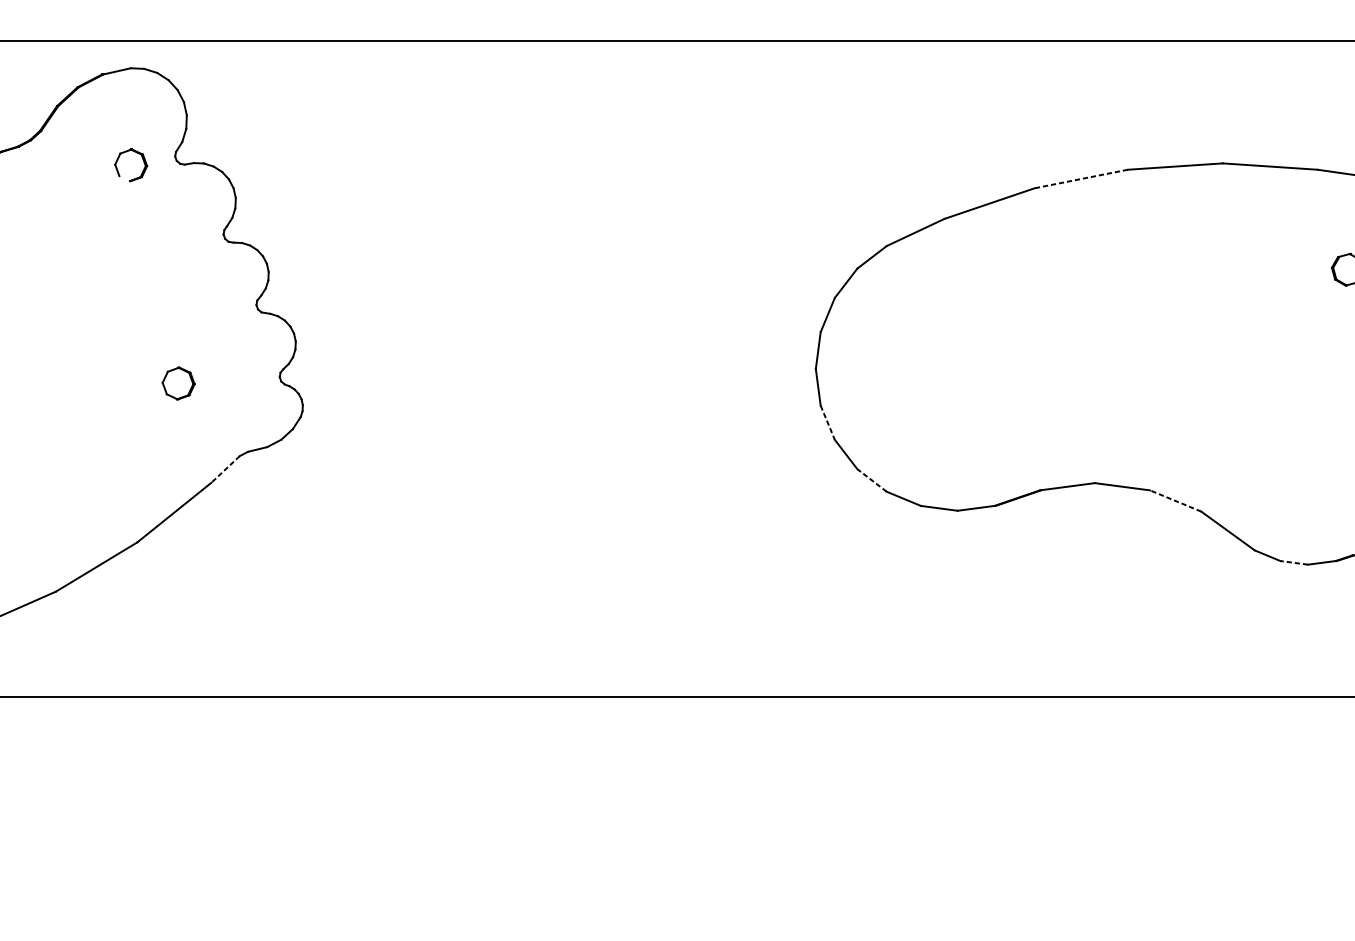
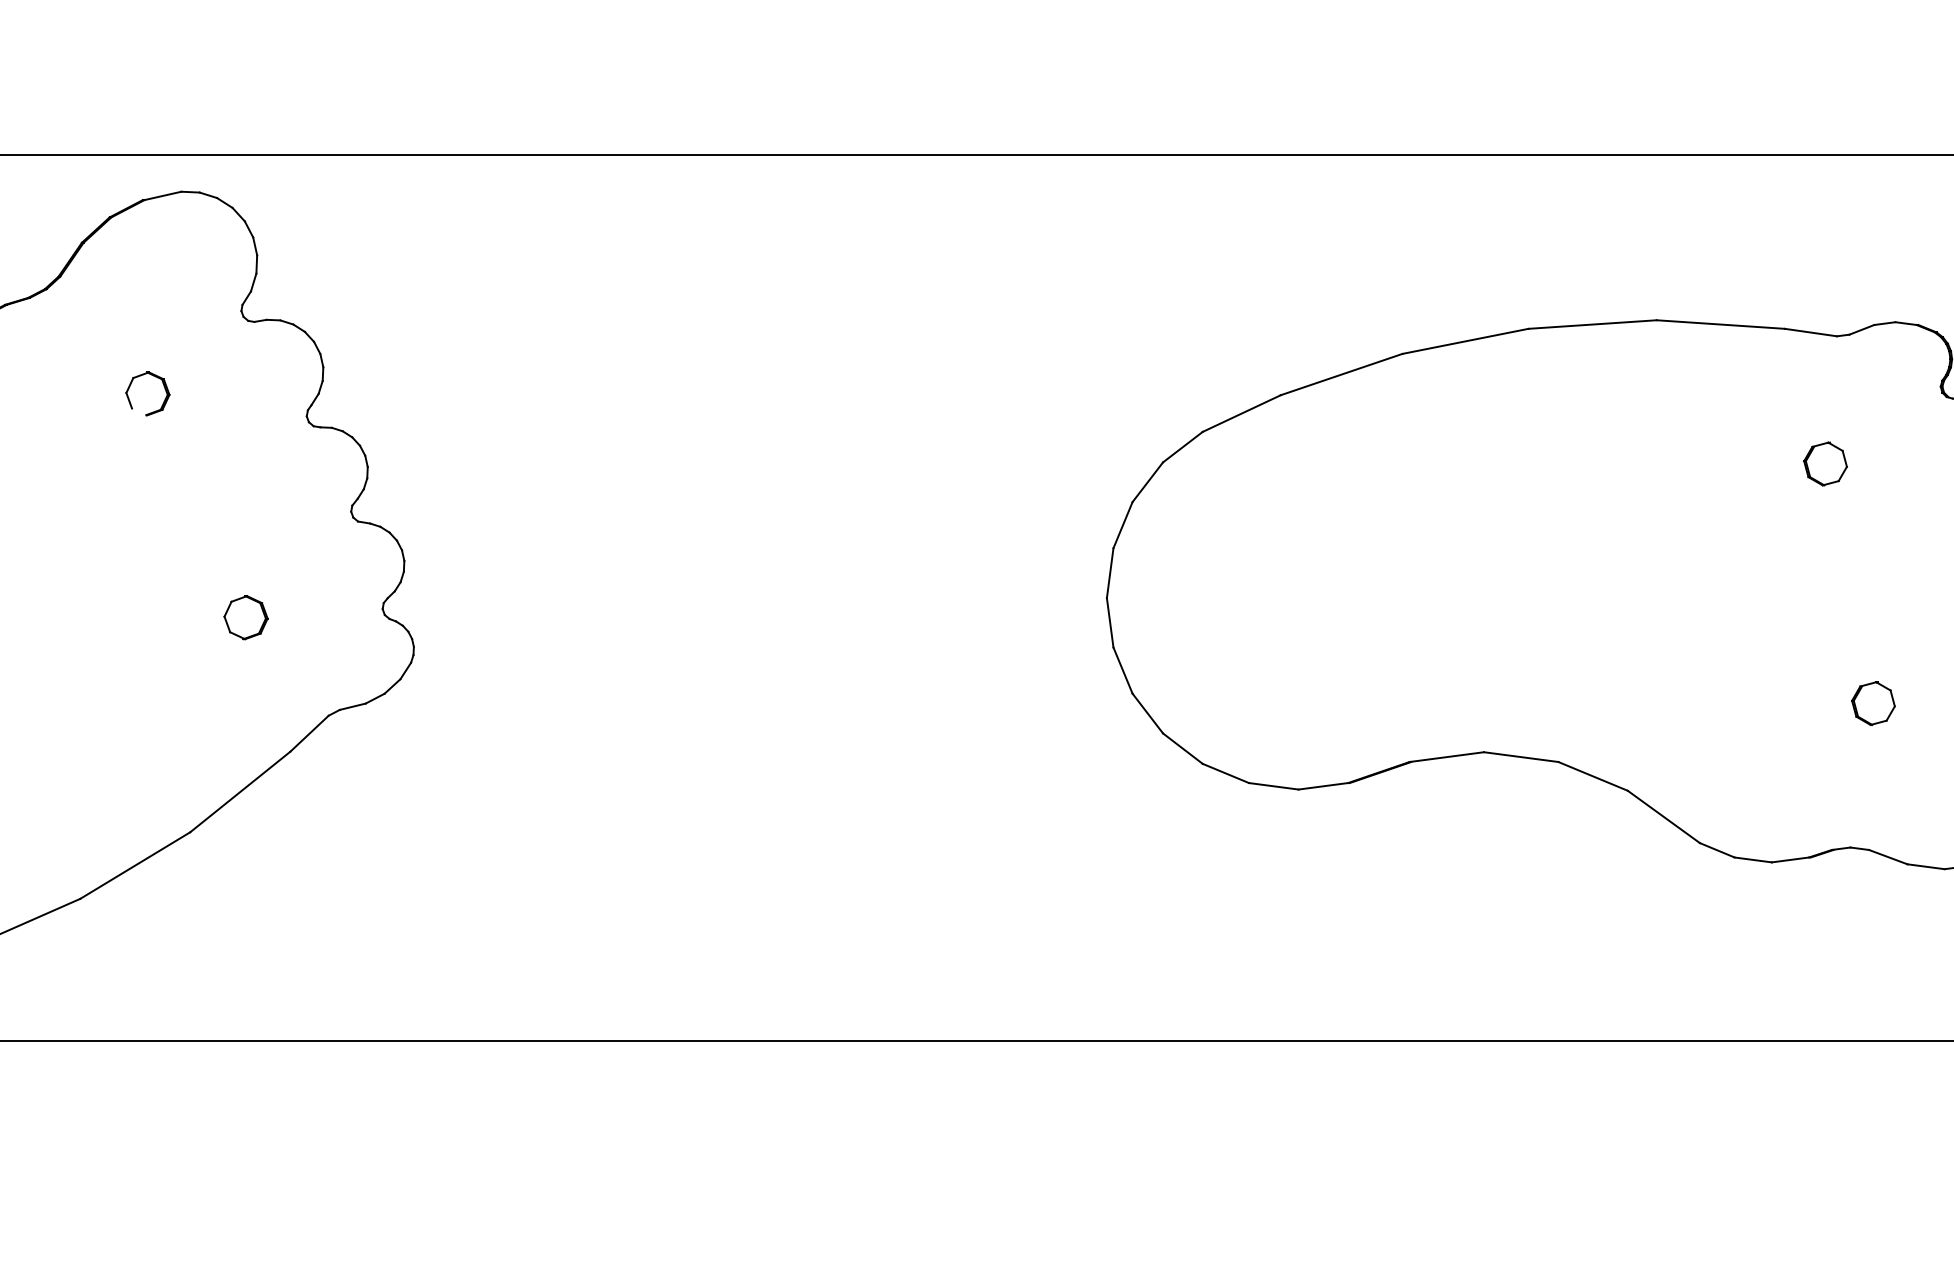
part: (142, 159) -> (163, 386), moved
line: (1081, 179) -> (1465, 341), dashed -> solid
line: (828, 422) -> (1123, 670), dashed -> solid
line: (225, 470) -> (309, 734), dashed -> solid
line: (871, 480) -> (1182, 748), dashed -> solid
line: (1176, 501) -> (1593, 776), dashed -> solid
line: (1294, 562) -> (1753, 859), dashed -> solid

